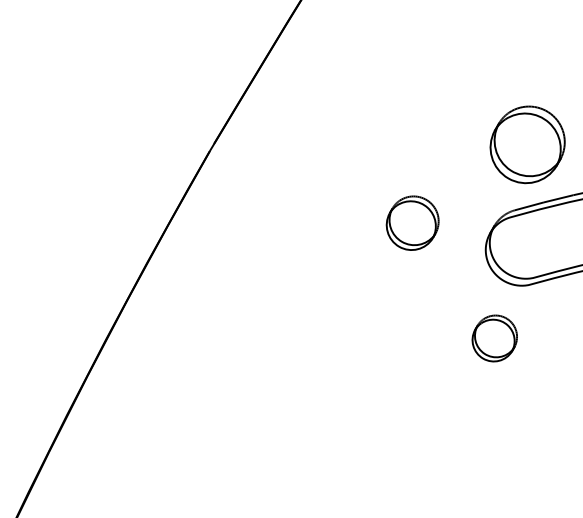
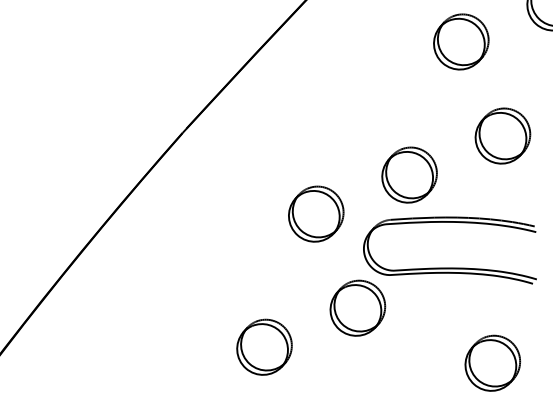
part: (412, 222) -> (316, 213), size x1.43
part: (494, 337) -> (357, 307), size x1.67
part: (379, 416) -> (264, 346), added

